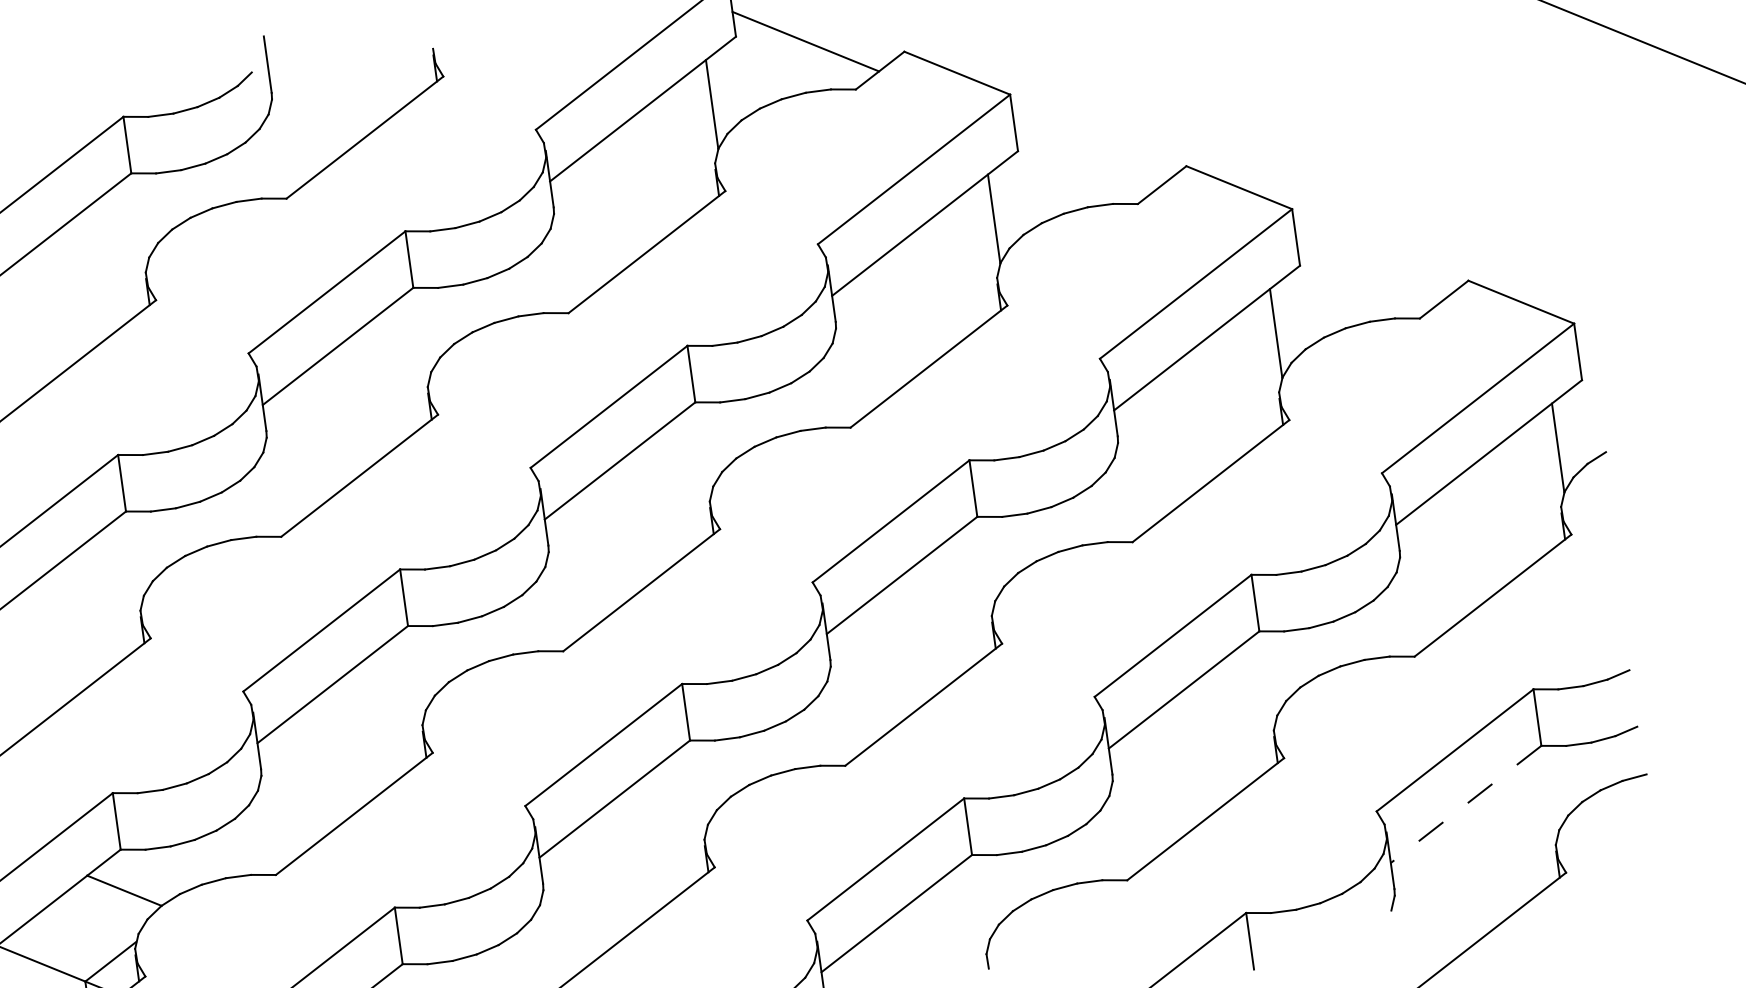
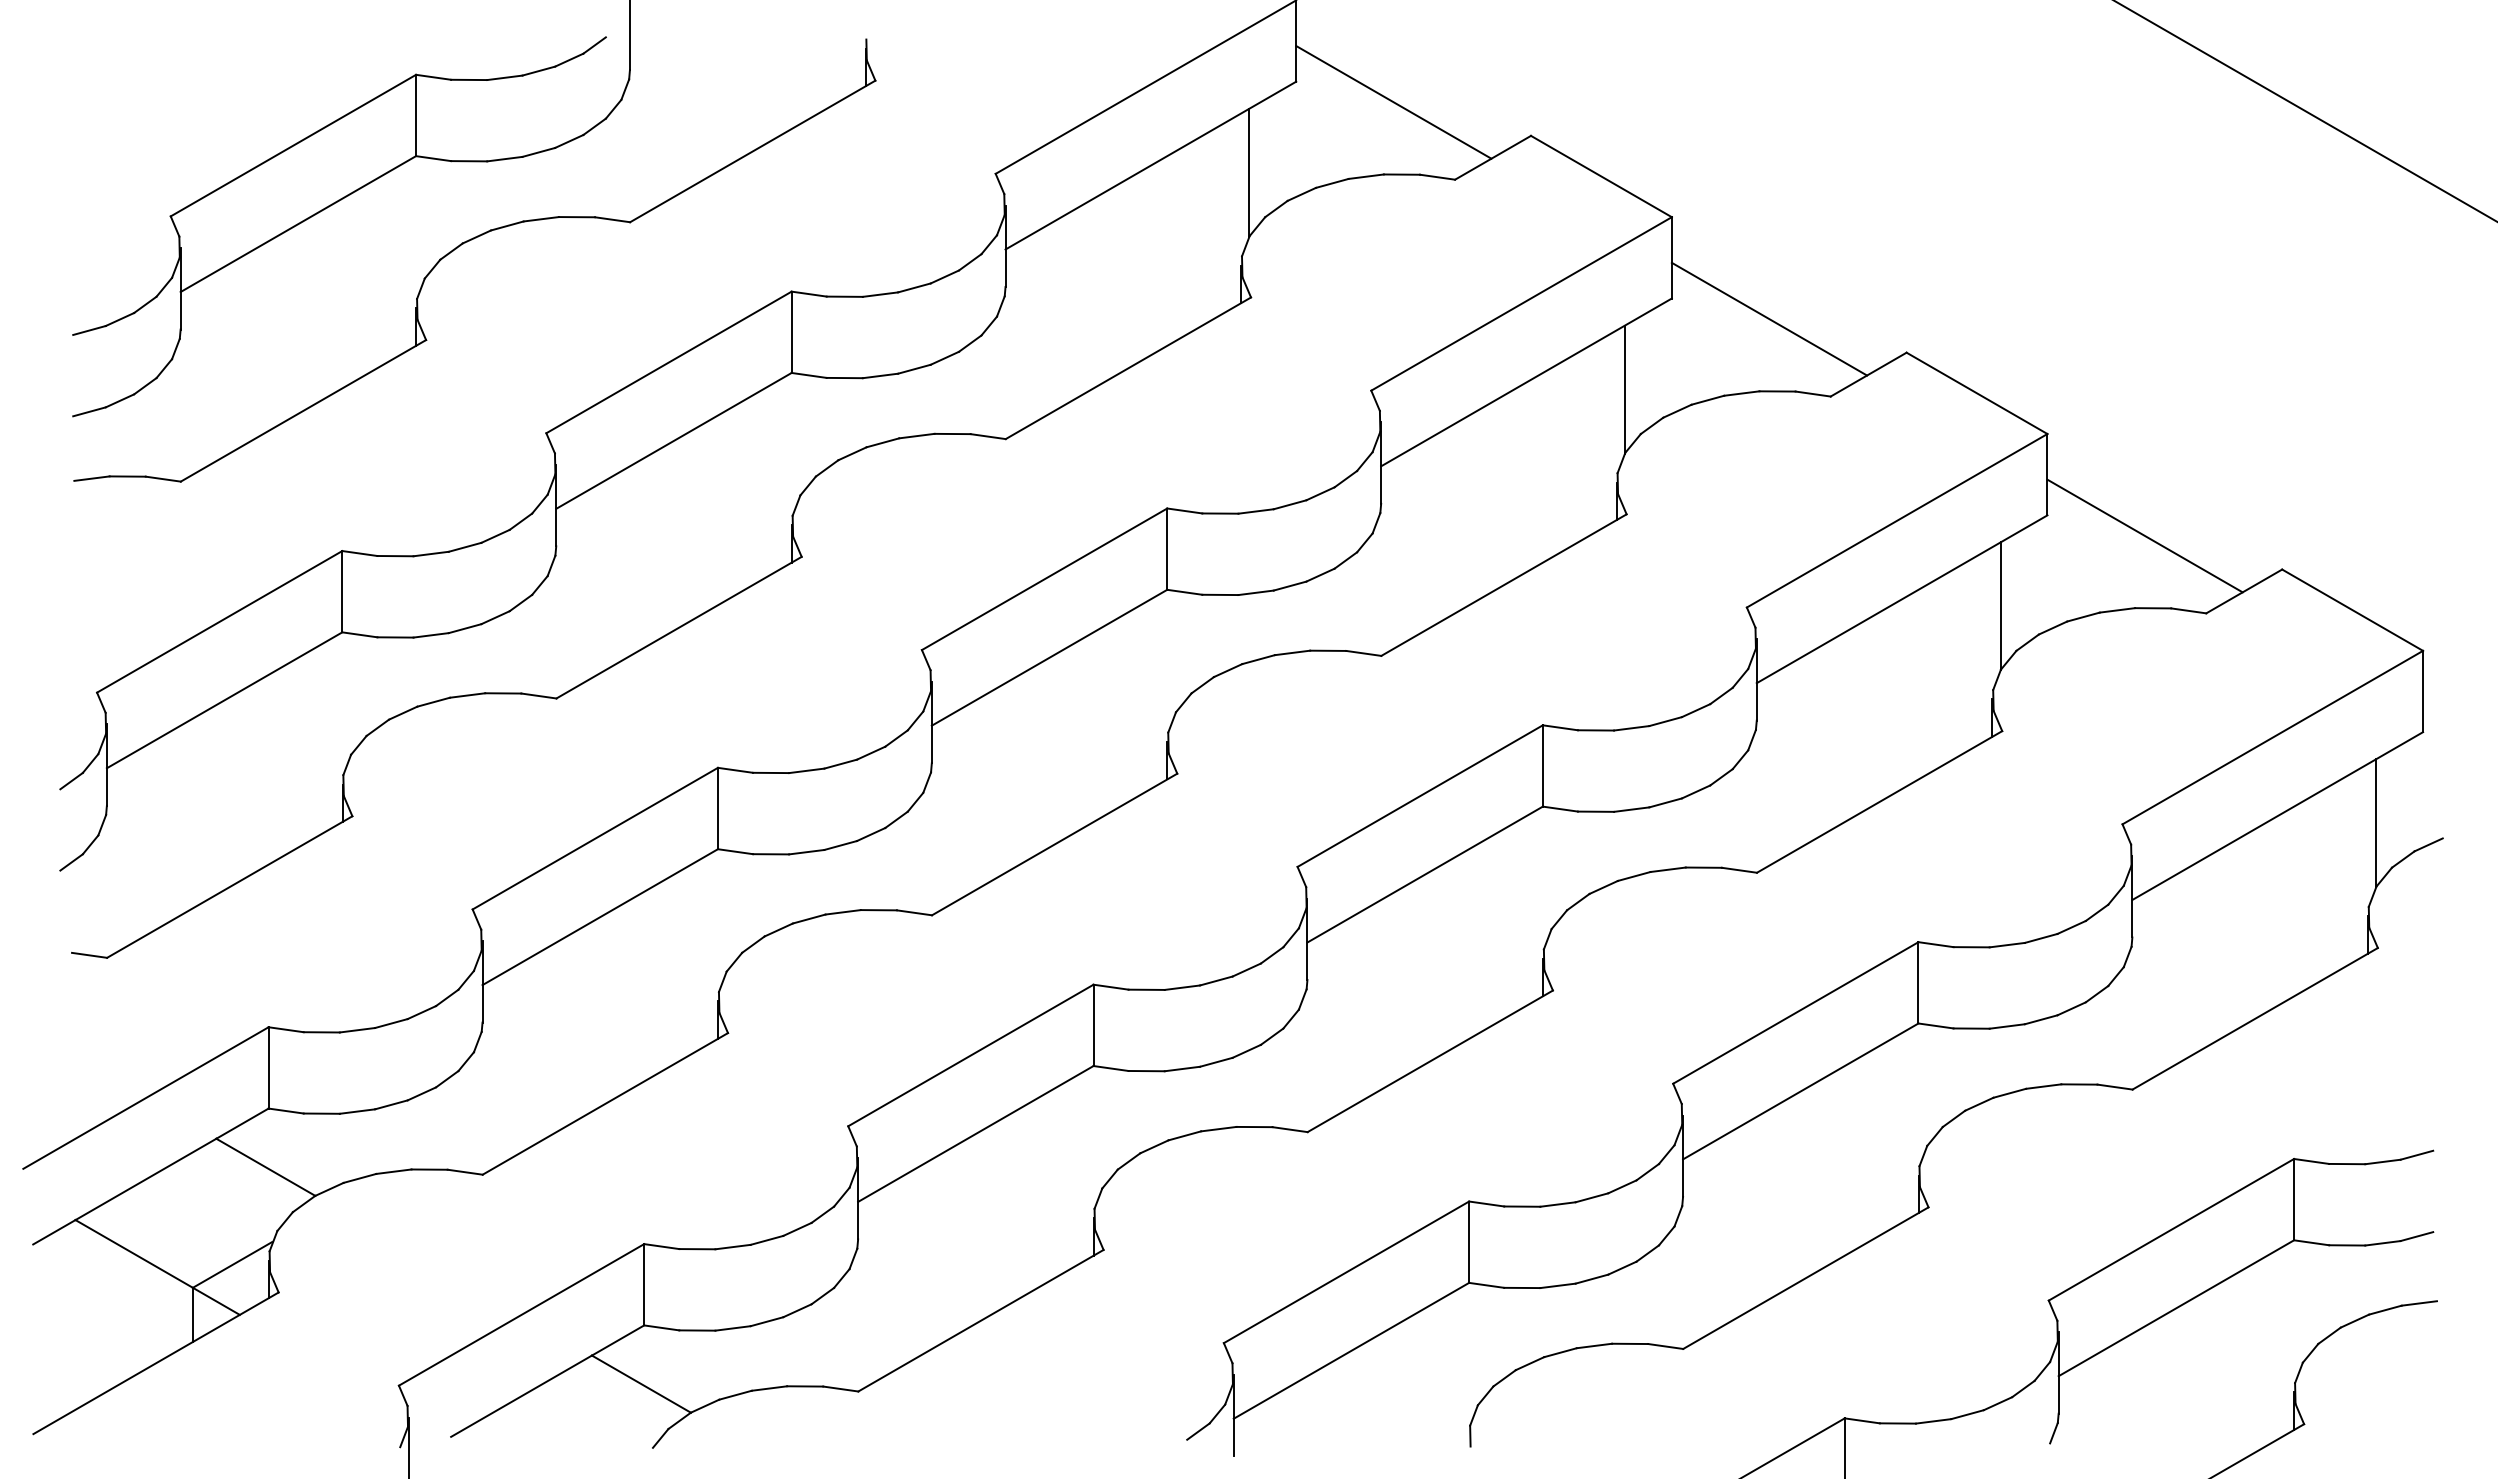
line: (1087, 155) -> (1769, 318), added
line: (1369, 270) -> (2144, 535), added
line: (1466, 804) -> (2176, 1308), dashed -> solid

